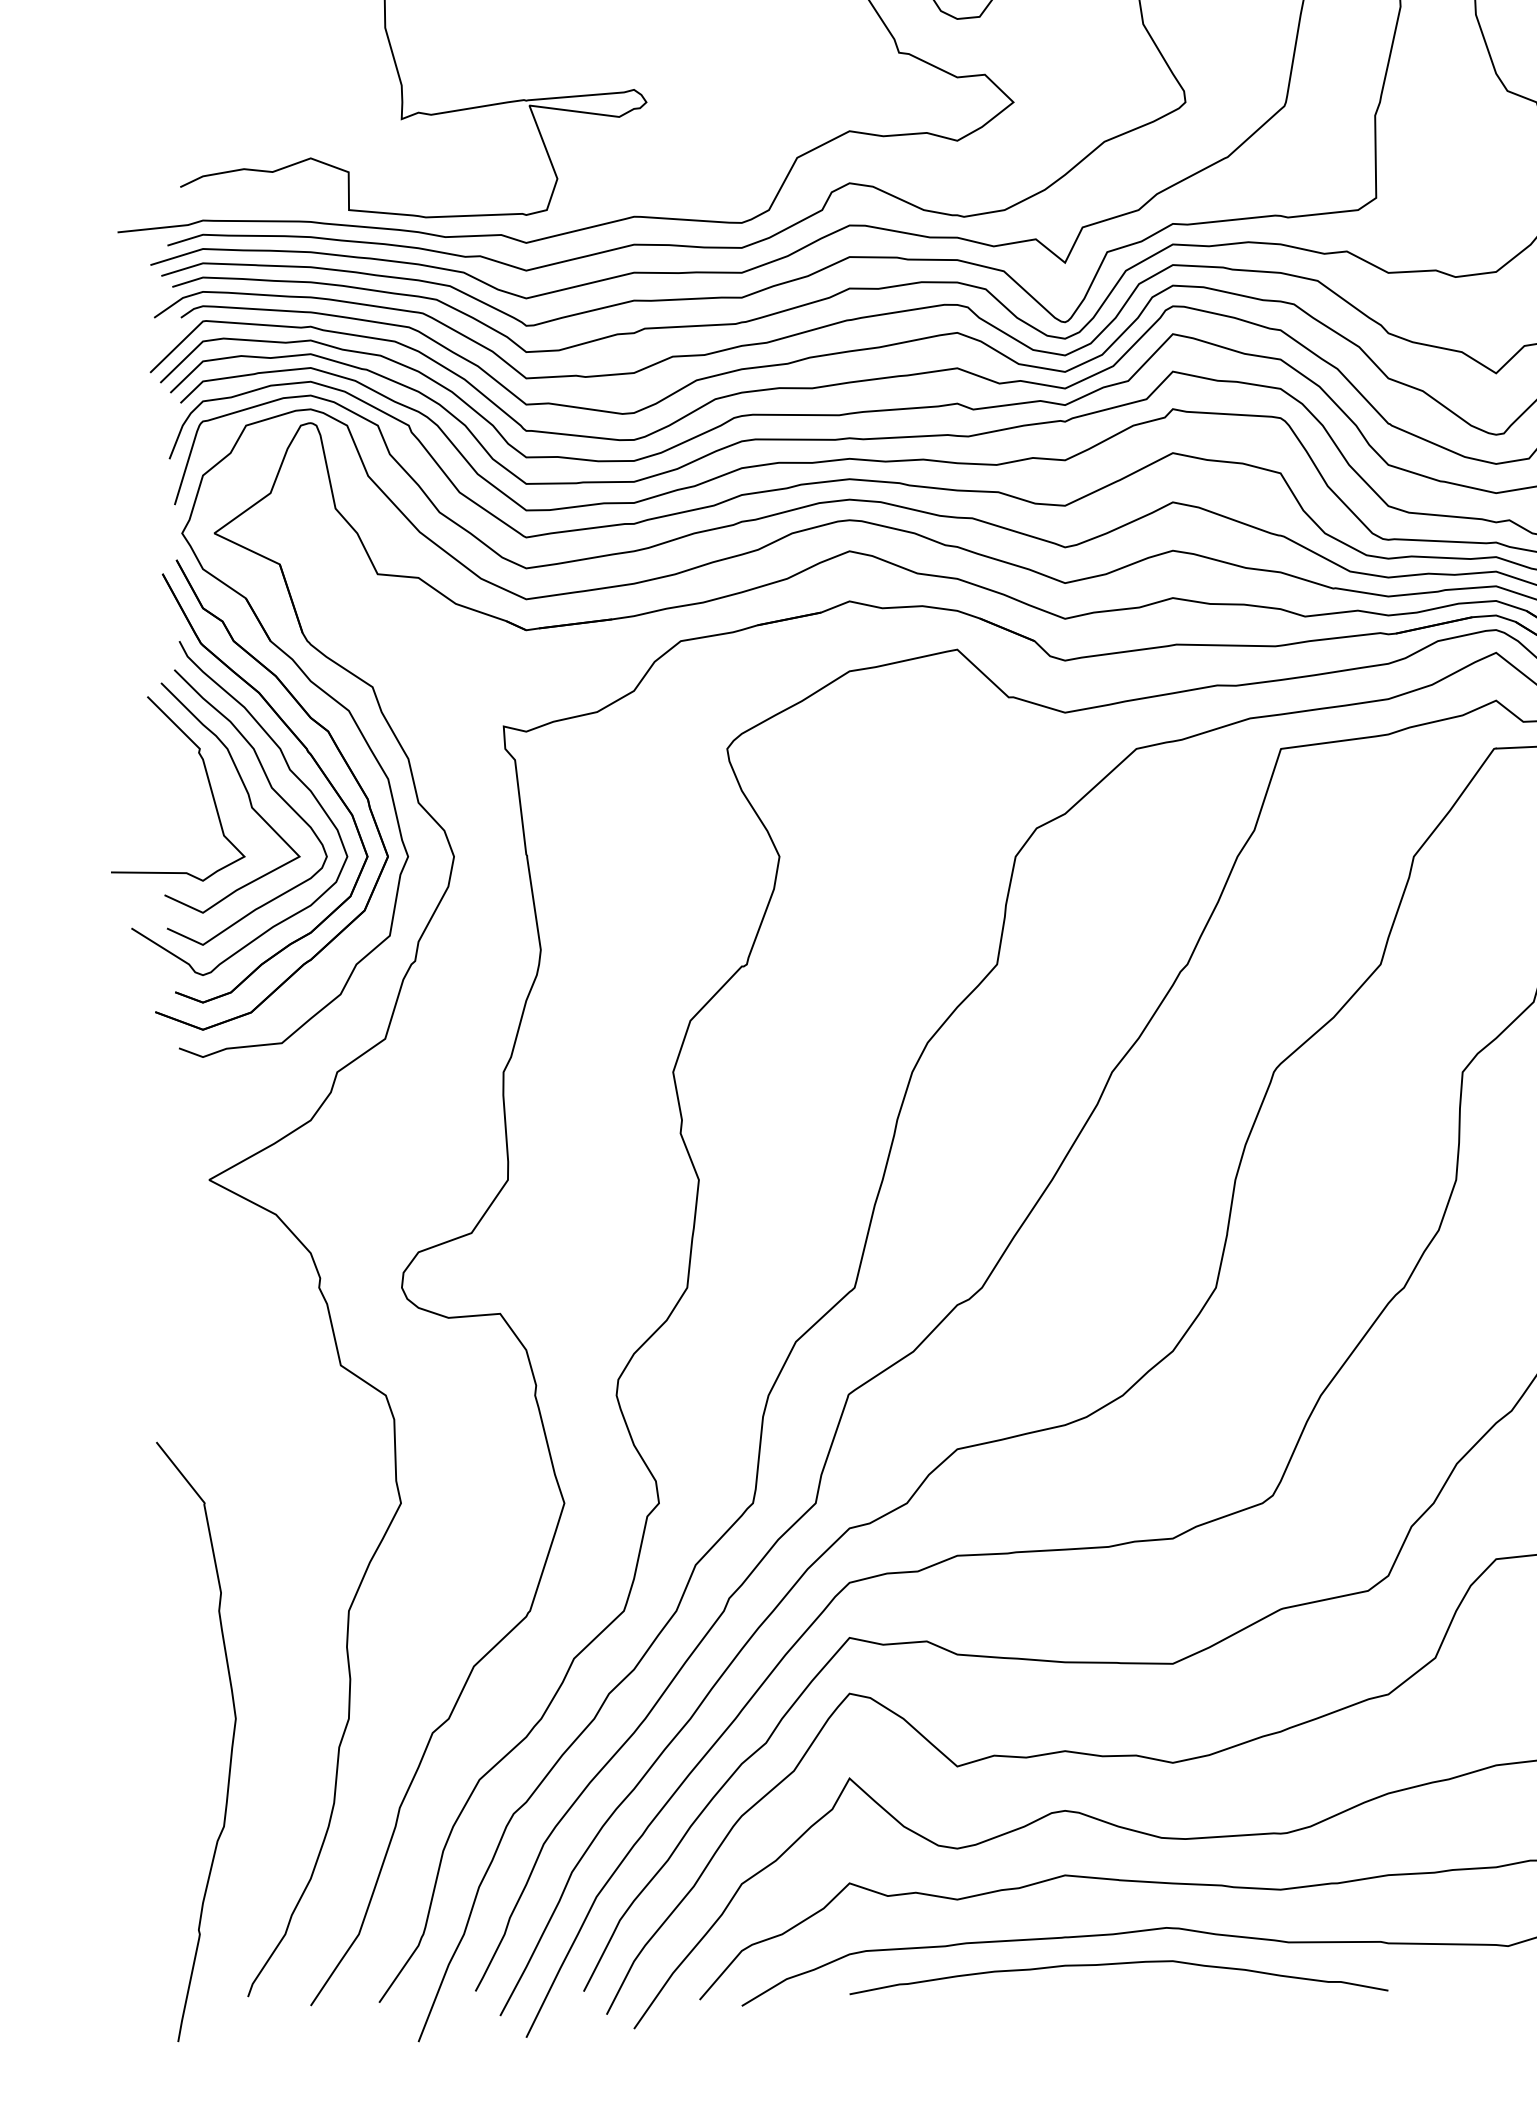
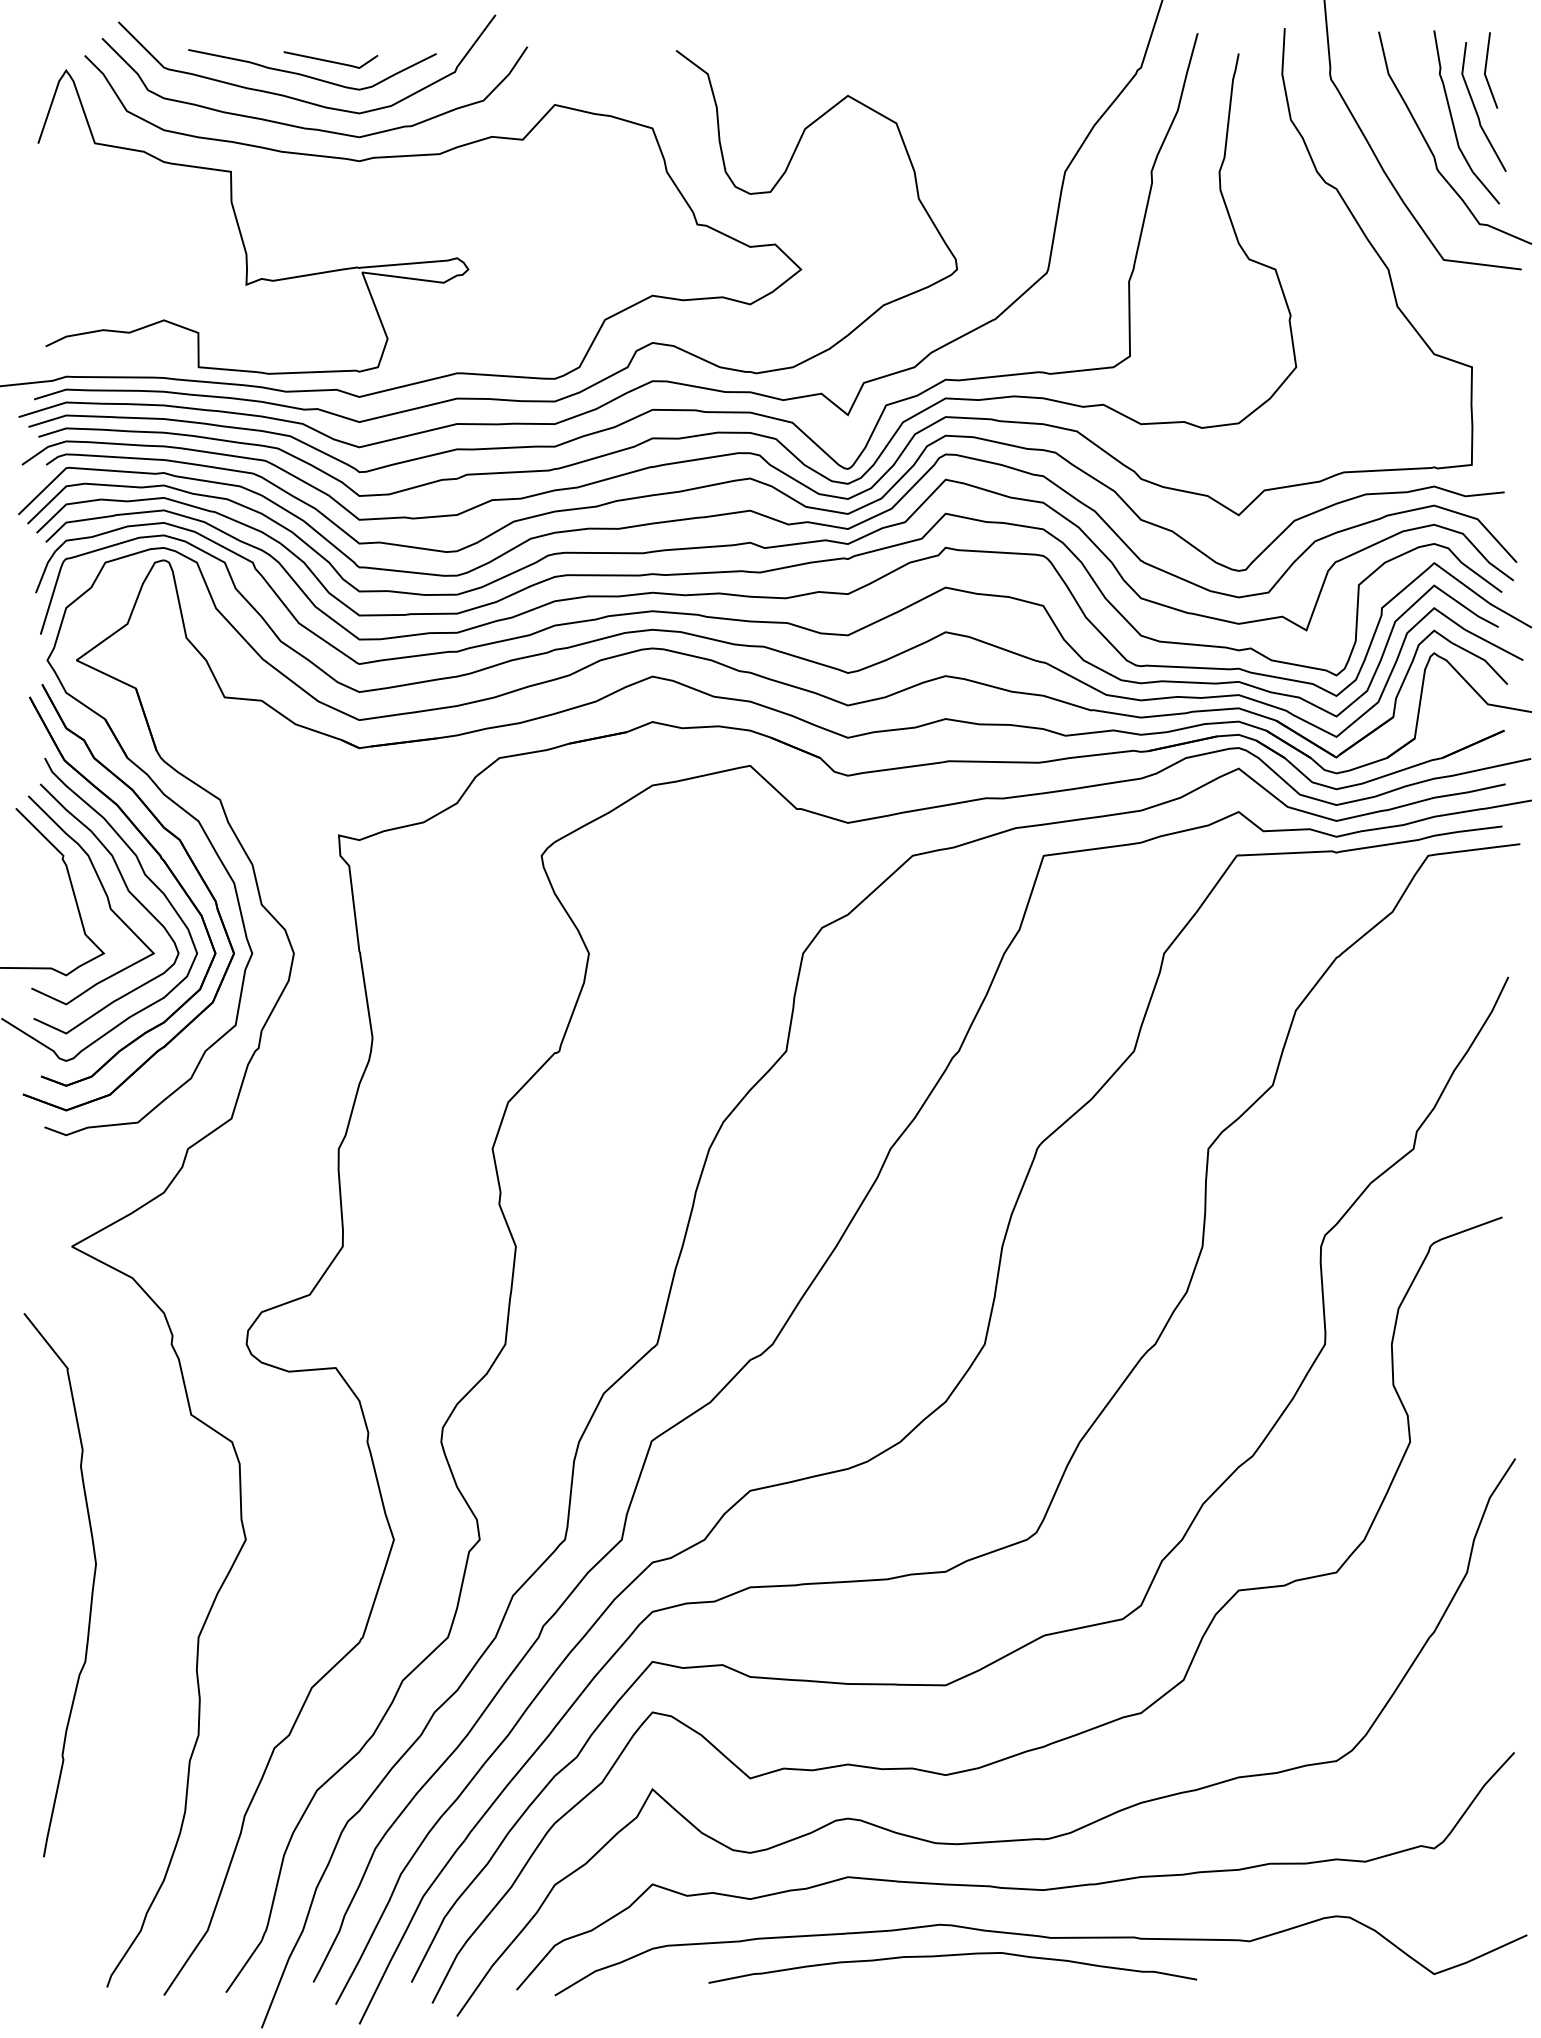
curve: (230, 1747) -> (91, 1590), moved
curve: (1117, 1965) -> (951, 1956), moved

